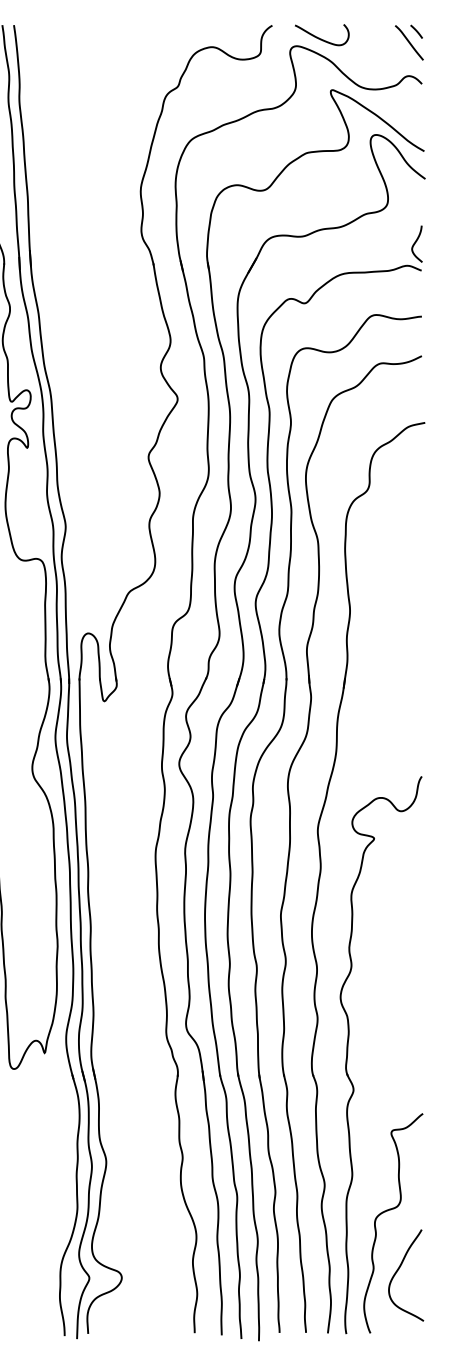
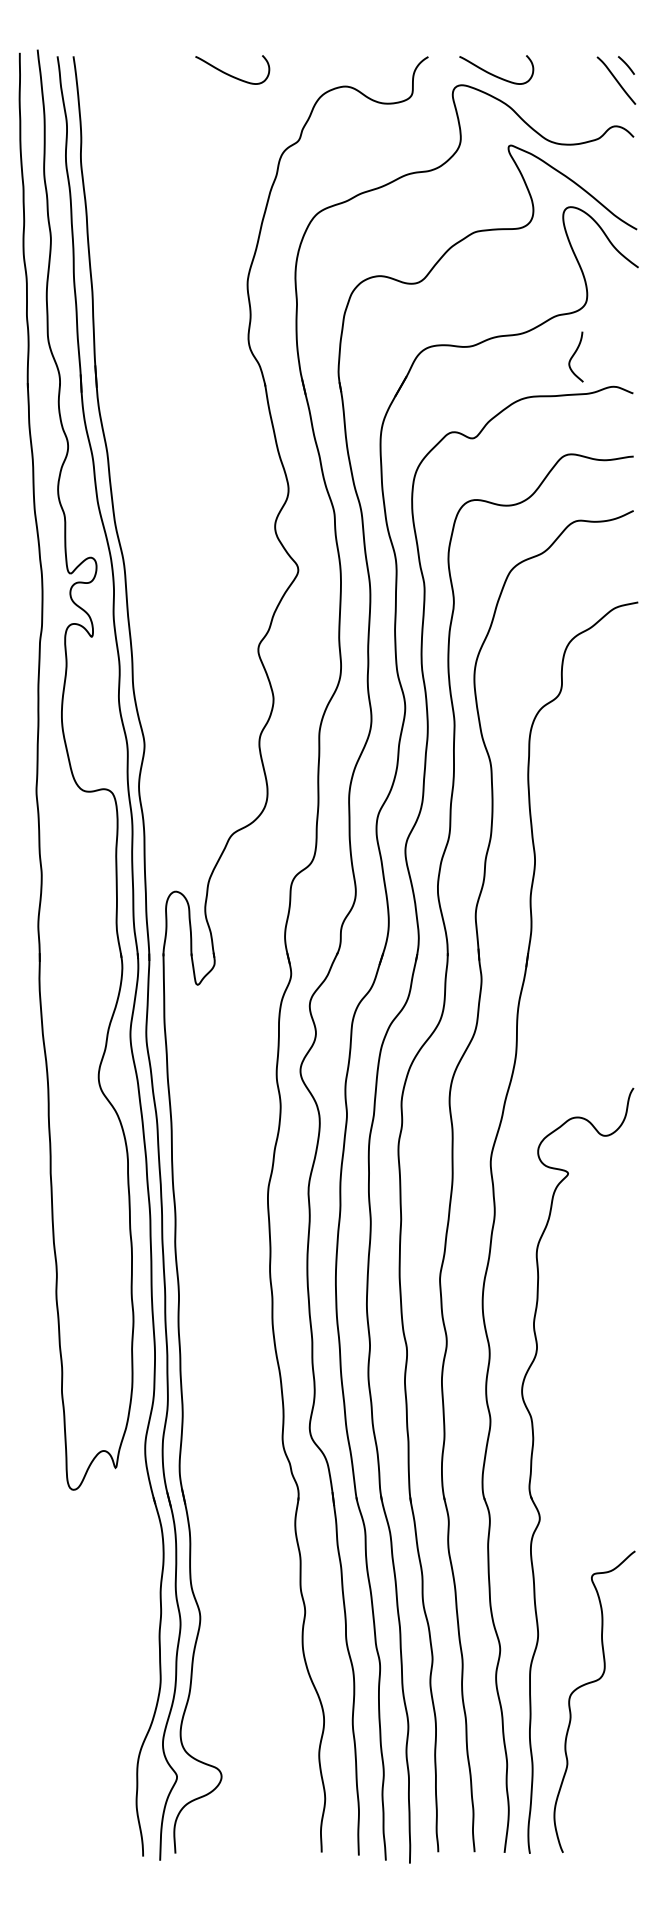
curve: (128, 38) -> (230, 74), added
curve: (415, 243) -> (574, 355), moved
curve: (398, 1270) -> (601, 1766), removed

